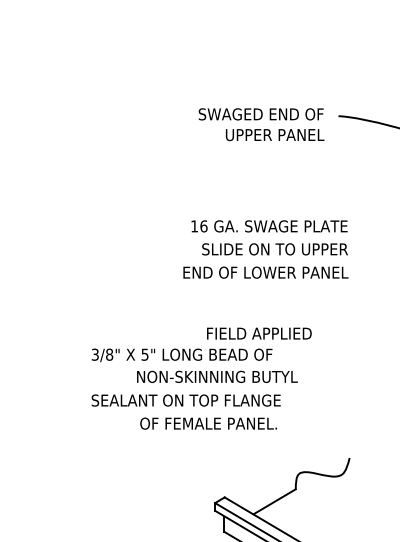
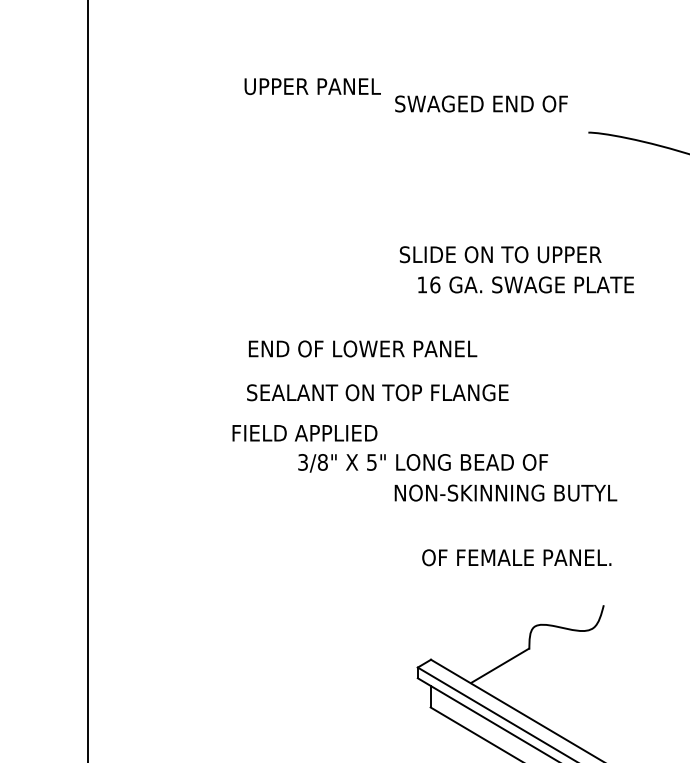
text: (261, 114) -> (481, 103), moved
text: (274, 134) -> (312, 86), moved
text: (269, 226) -> (525, 284), moved
text: (274, 249) -> (500, 254), moved
text: (266, 272) -> (363, 348), moved
text: (259, 333) -> (304, 433), moved
text: (182, 355) -> (423, 463), moved
text: (217, 376) -> (505, 492), moved
text: (186, 400) -> (377, 392), moved
text: (208, 423) -> (516, 557), moved

